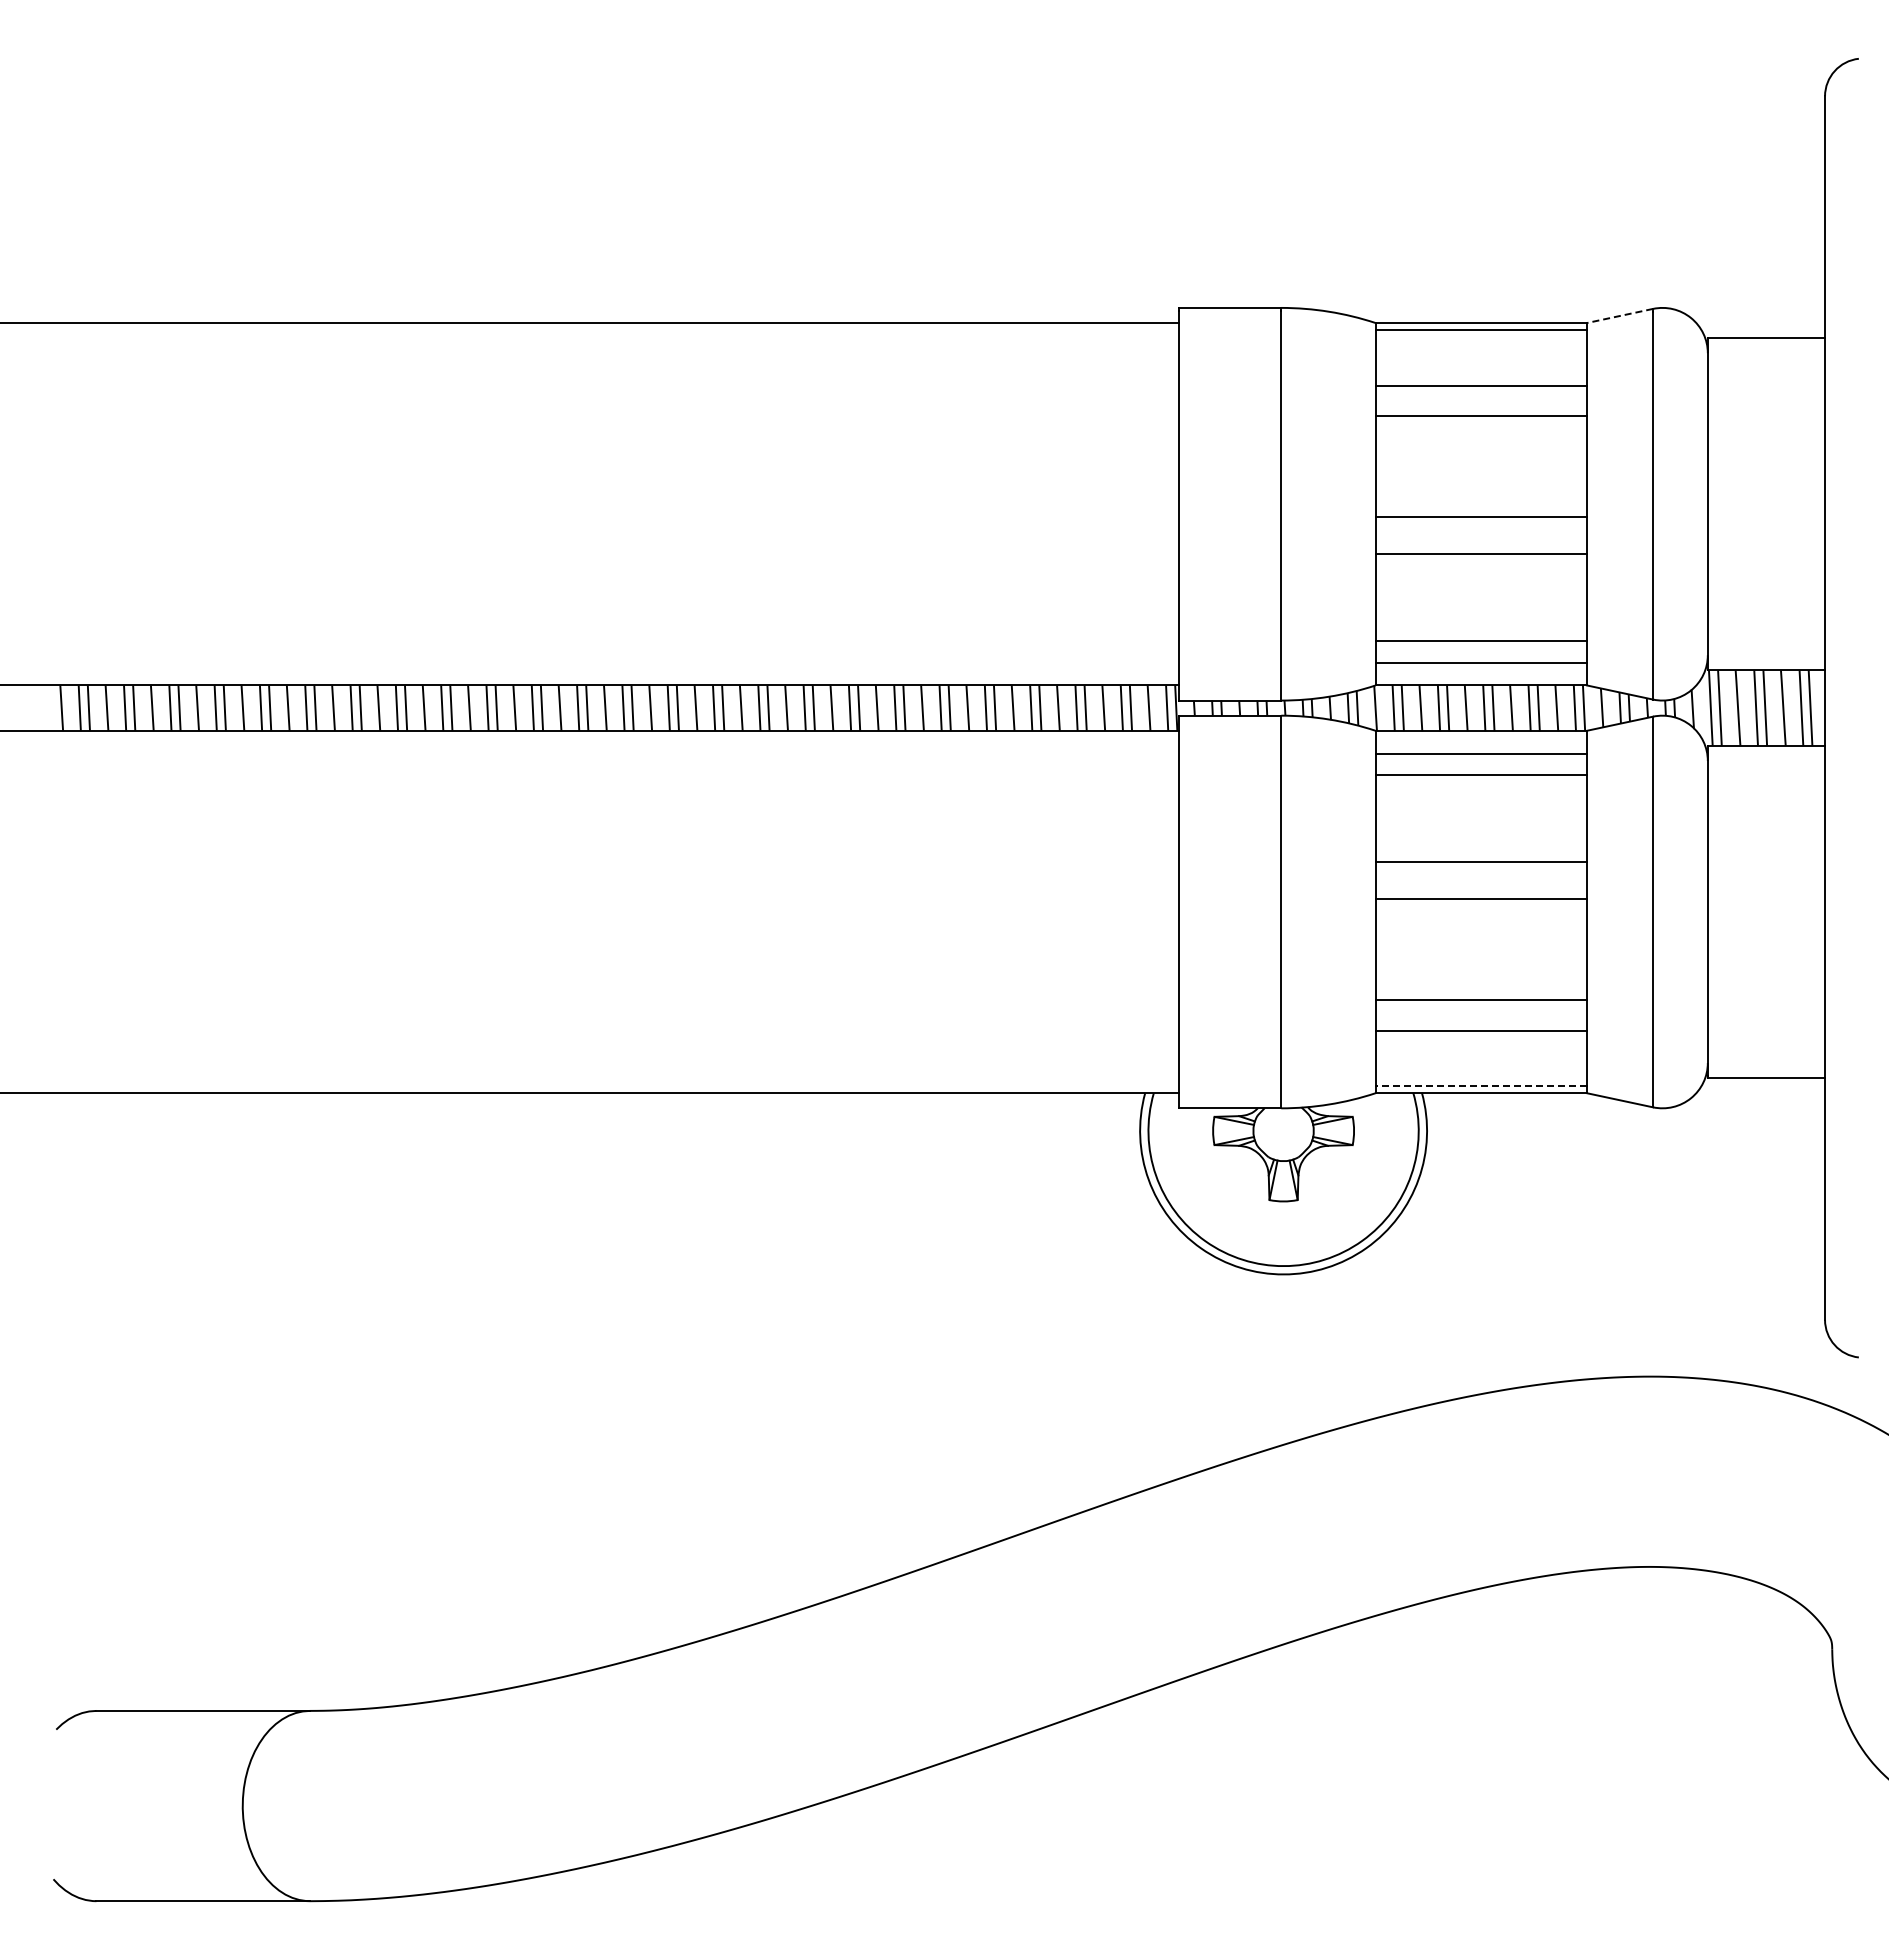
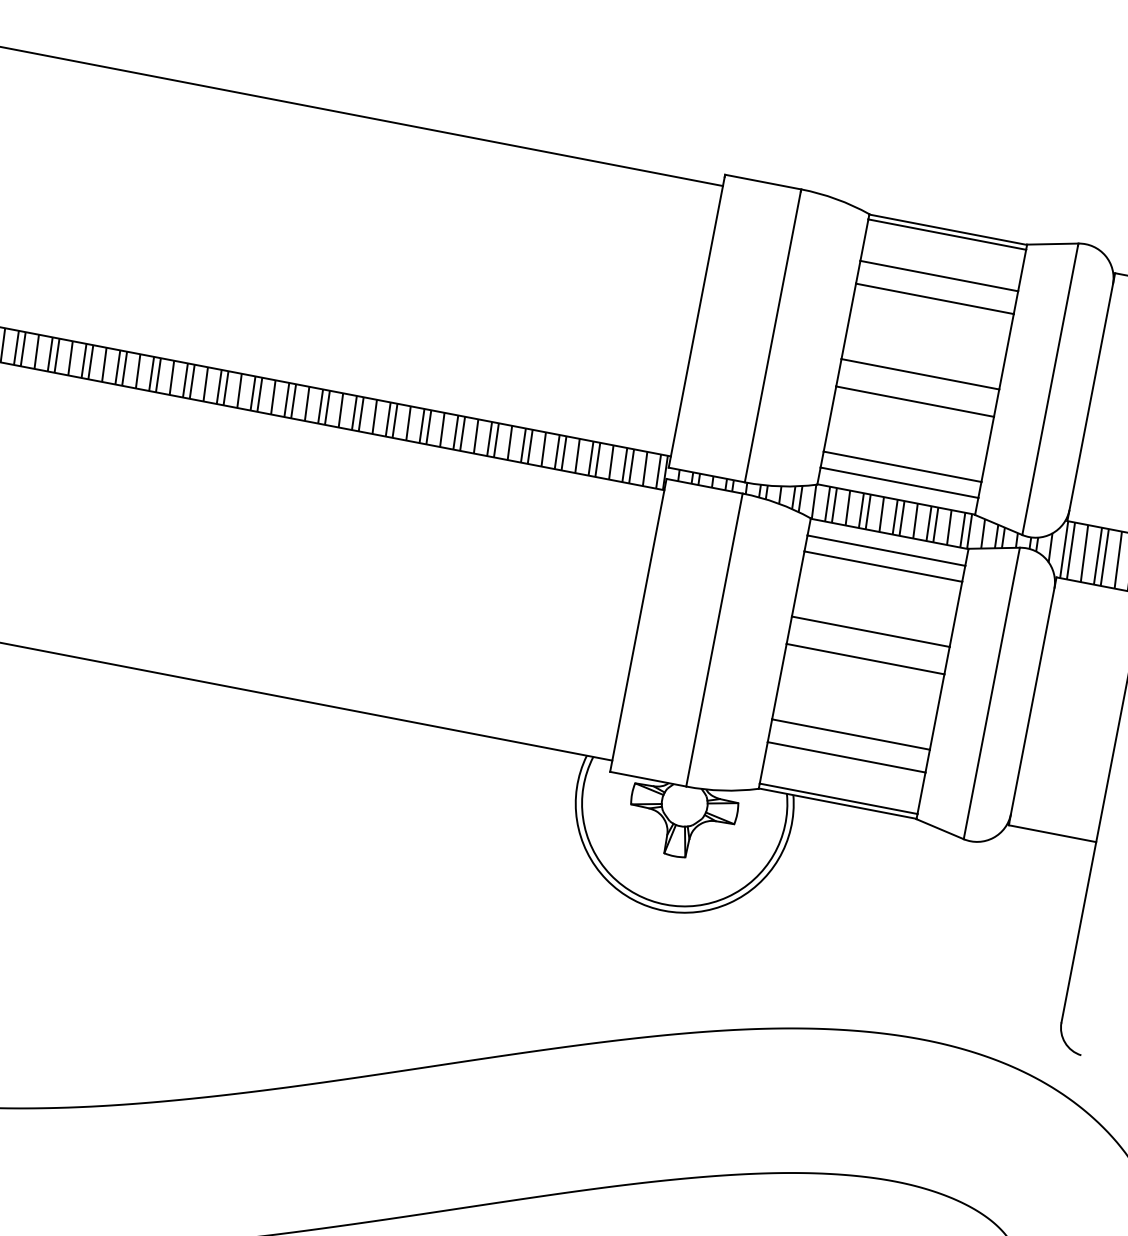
line: (1620, 315) -> (1053, 243), dashed -> solid
line: (1481, 1086) -> (838, 799), dashed -> solid

